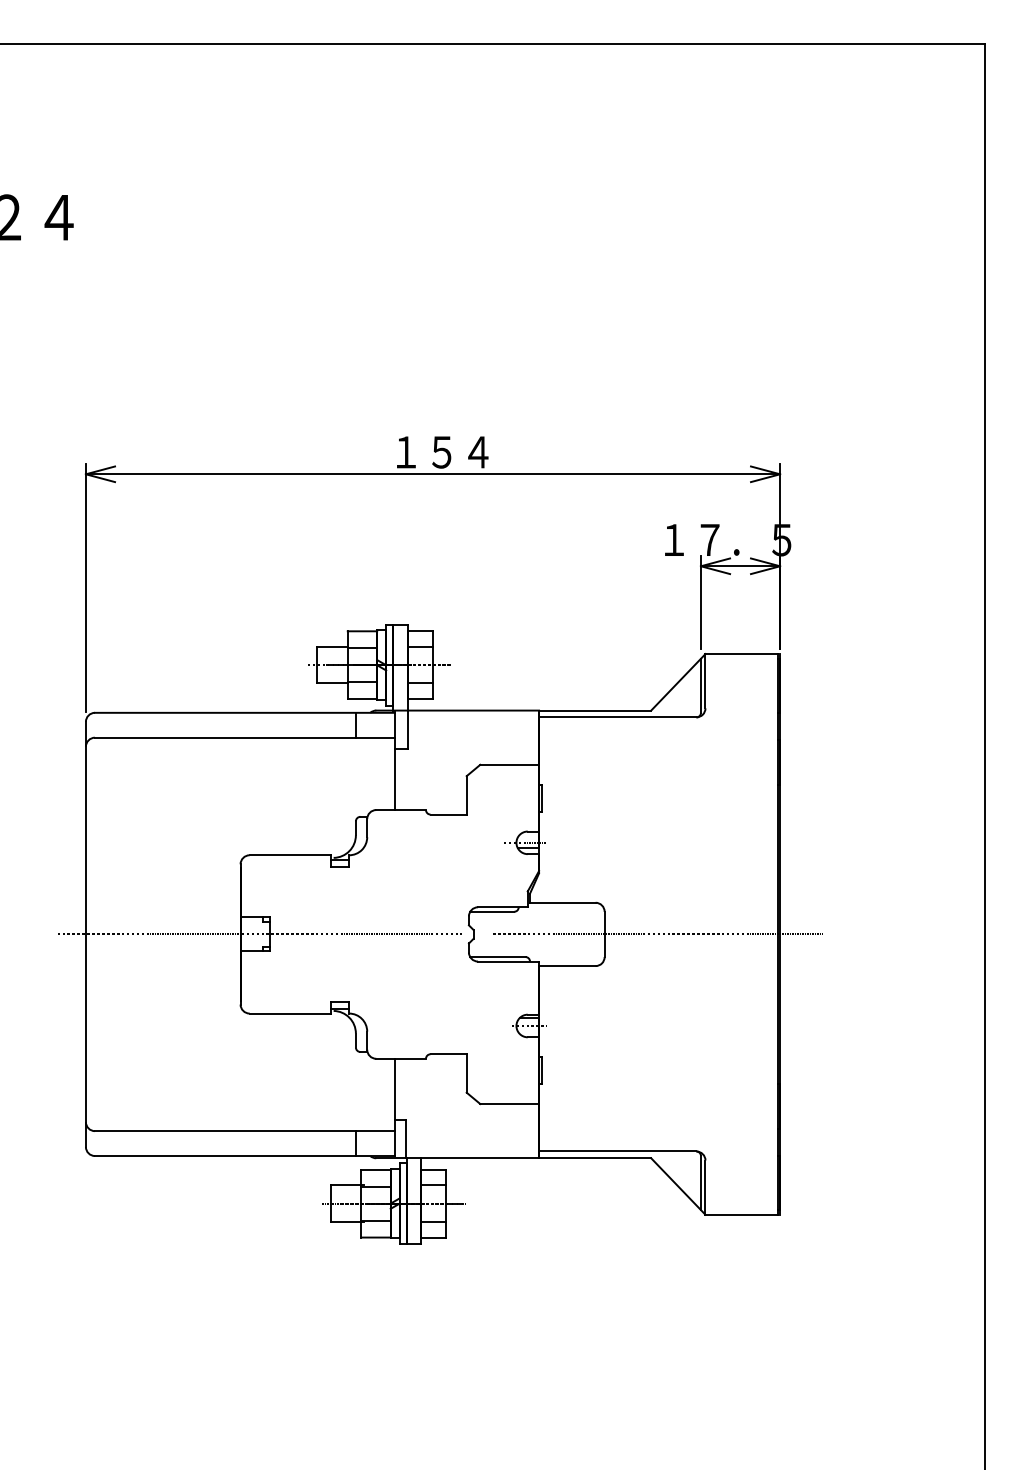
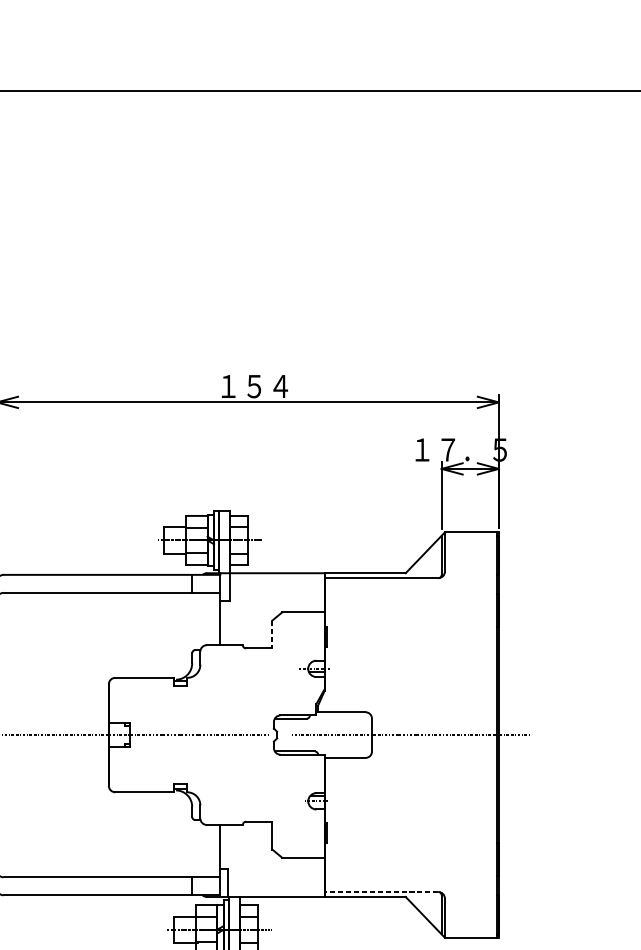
line: (466, 795) -> (272, 634), solid -> dashed
line: (617, 1151) -> (381, 892), solid -> dashed

